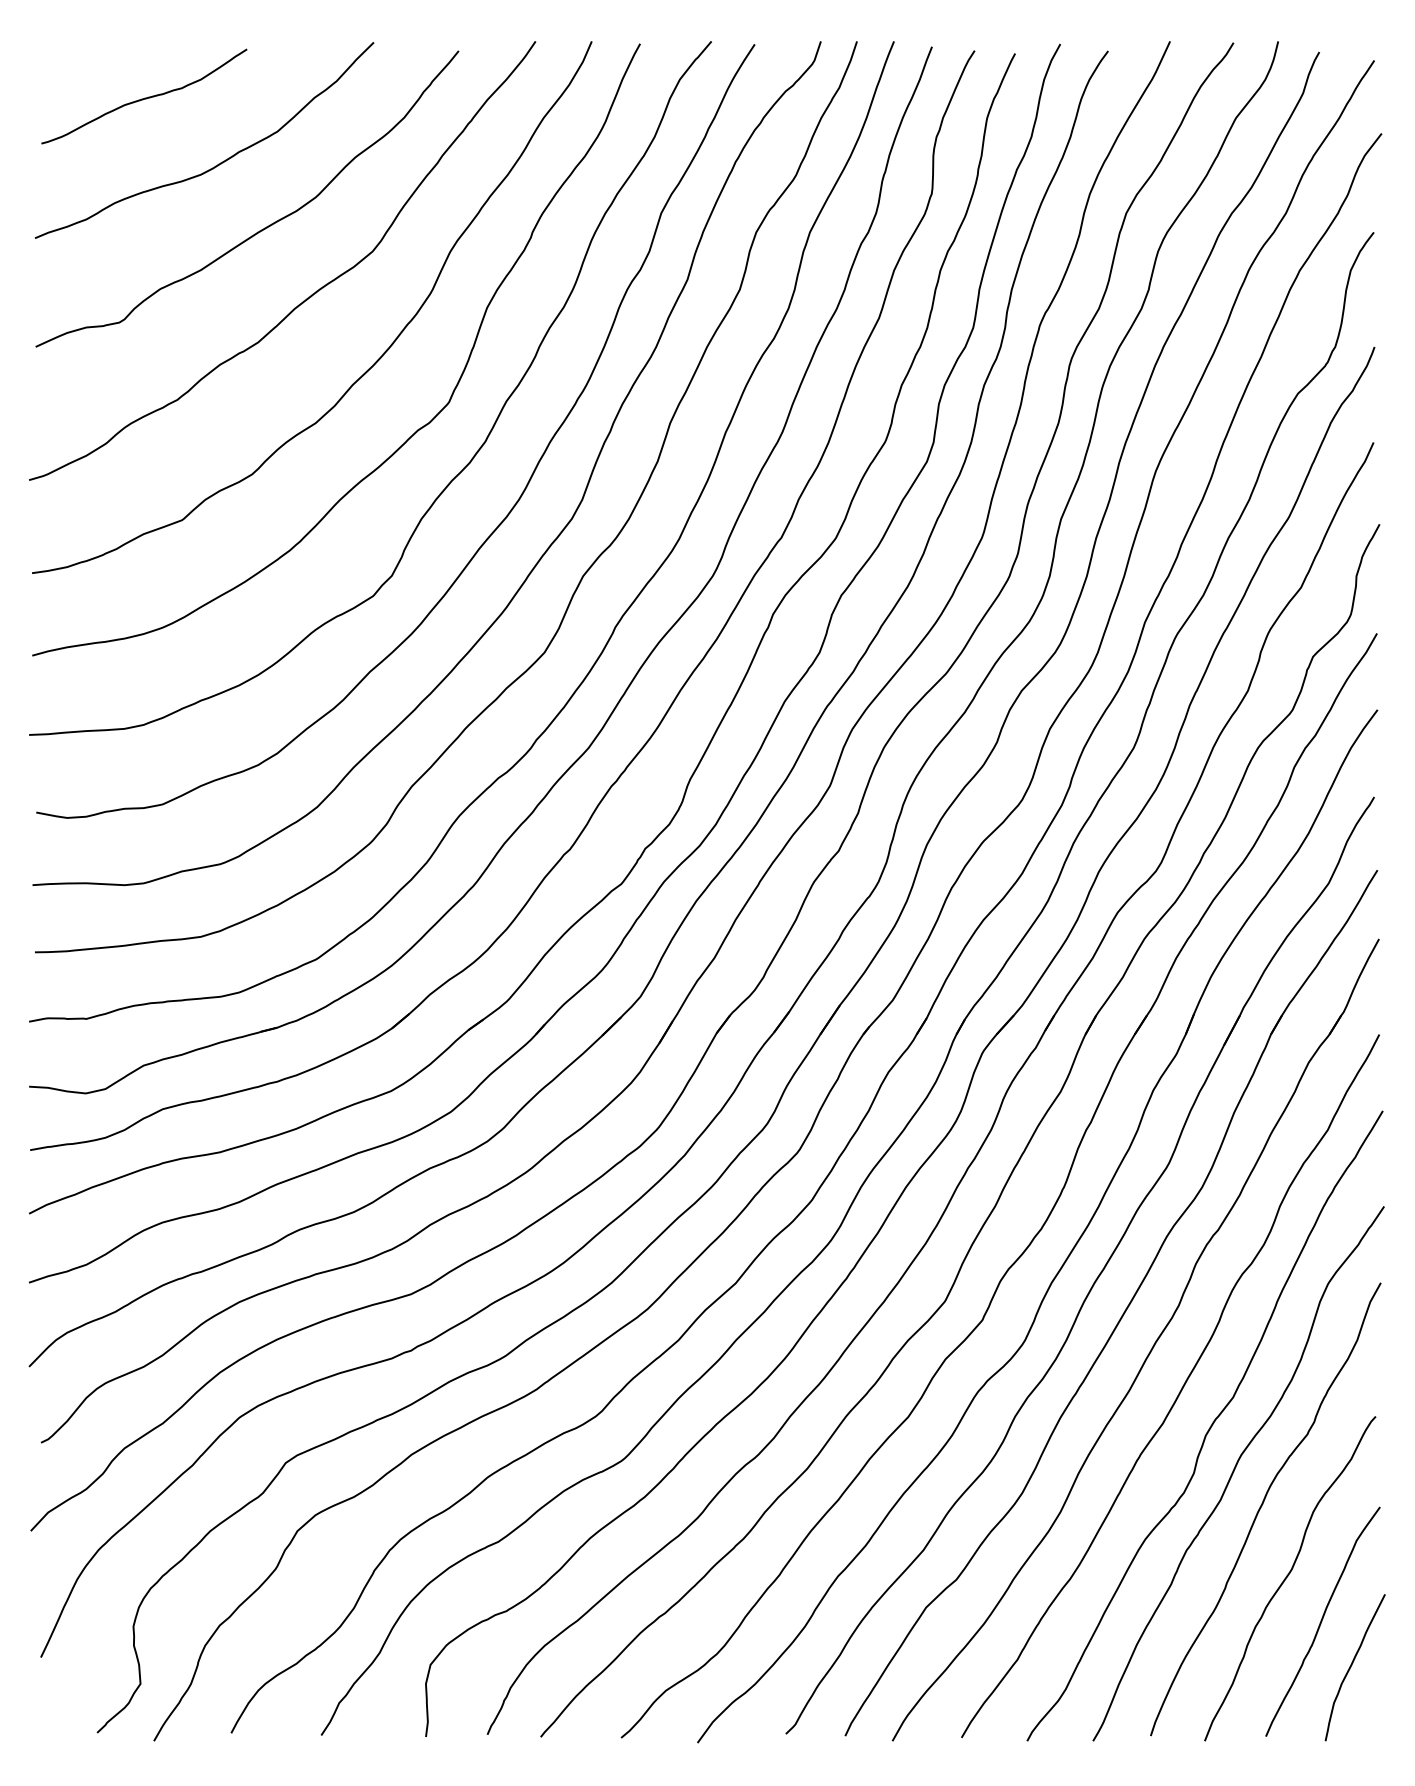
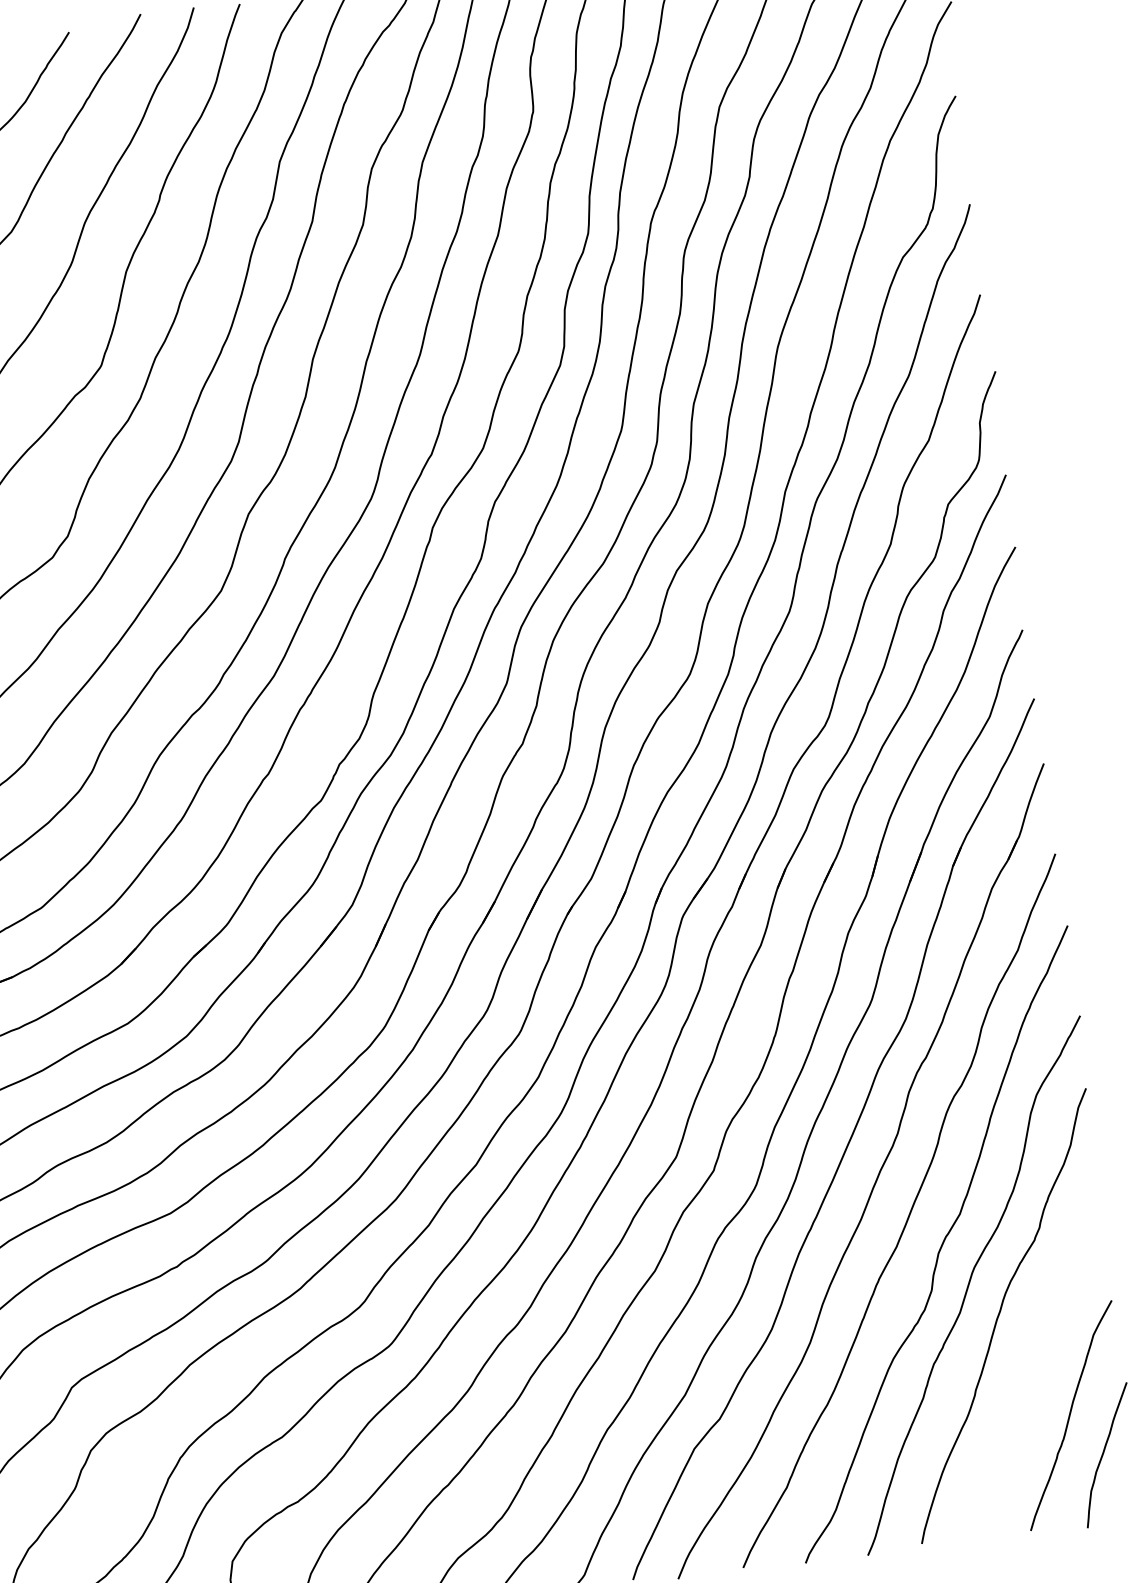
curve: (1288, 1576) -> (1033, 1376), removed

